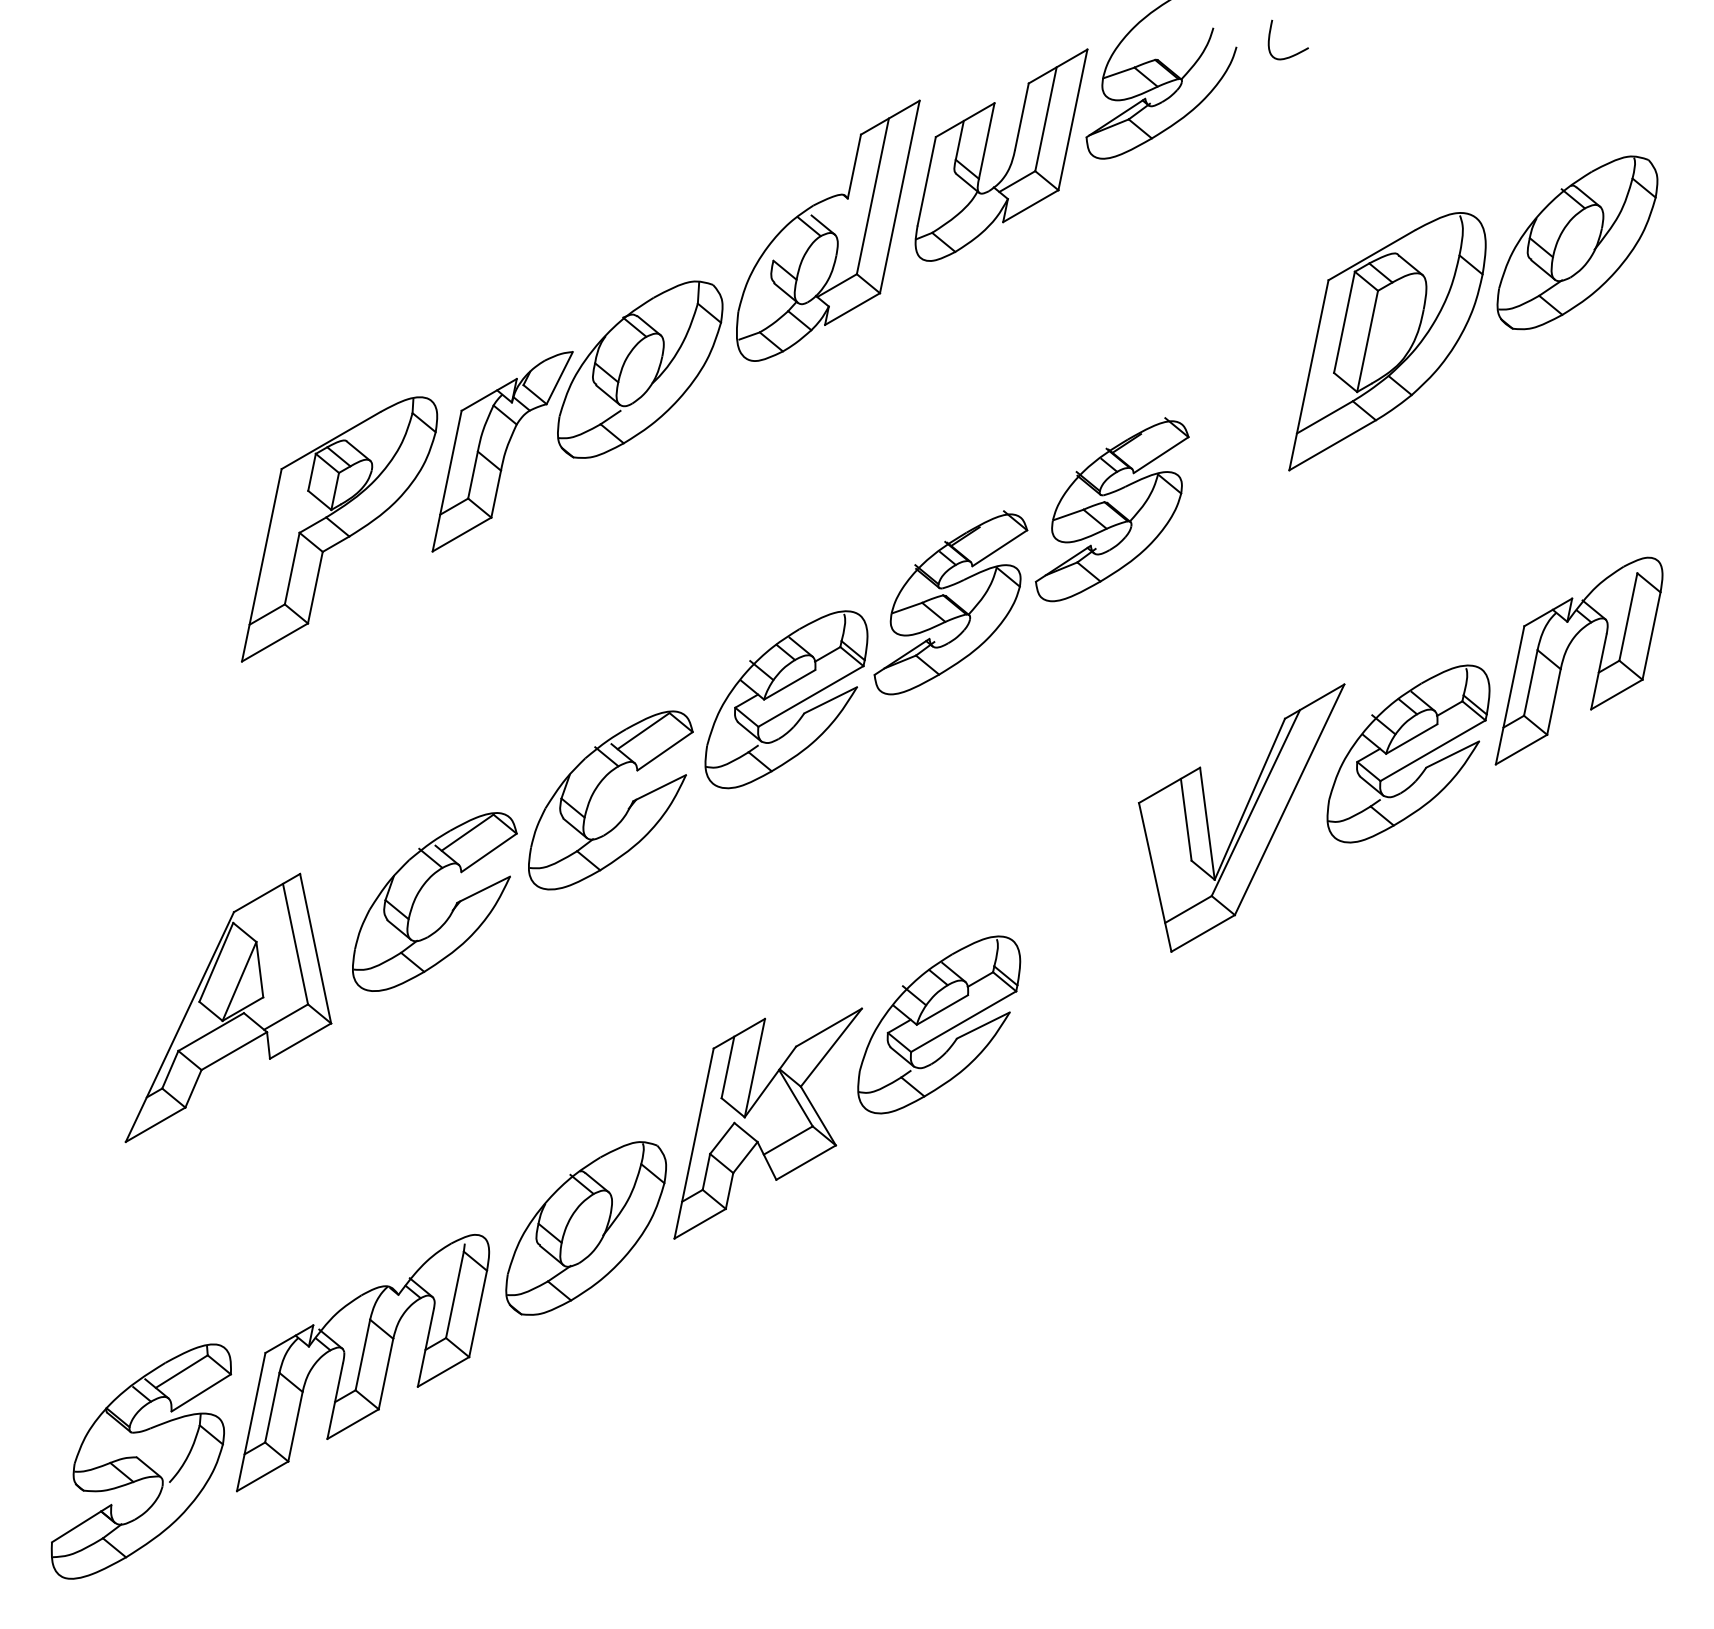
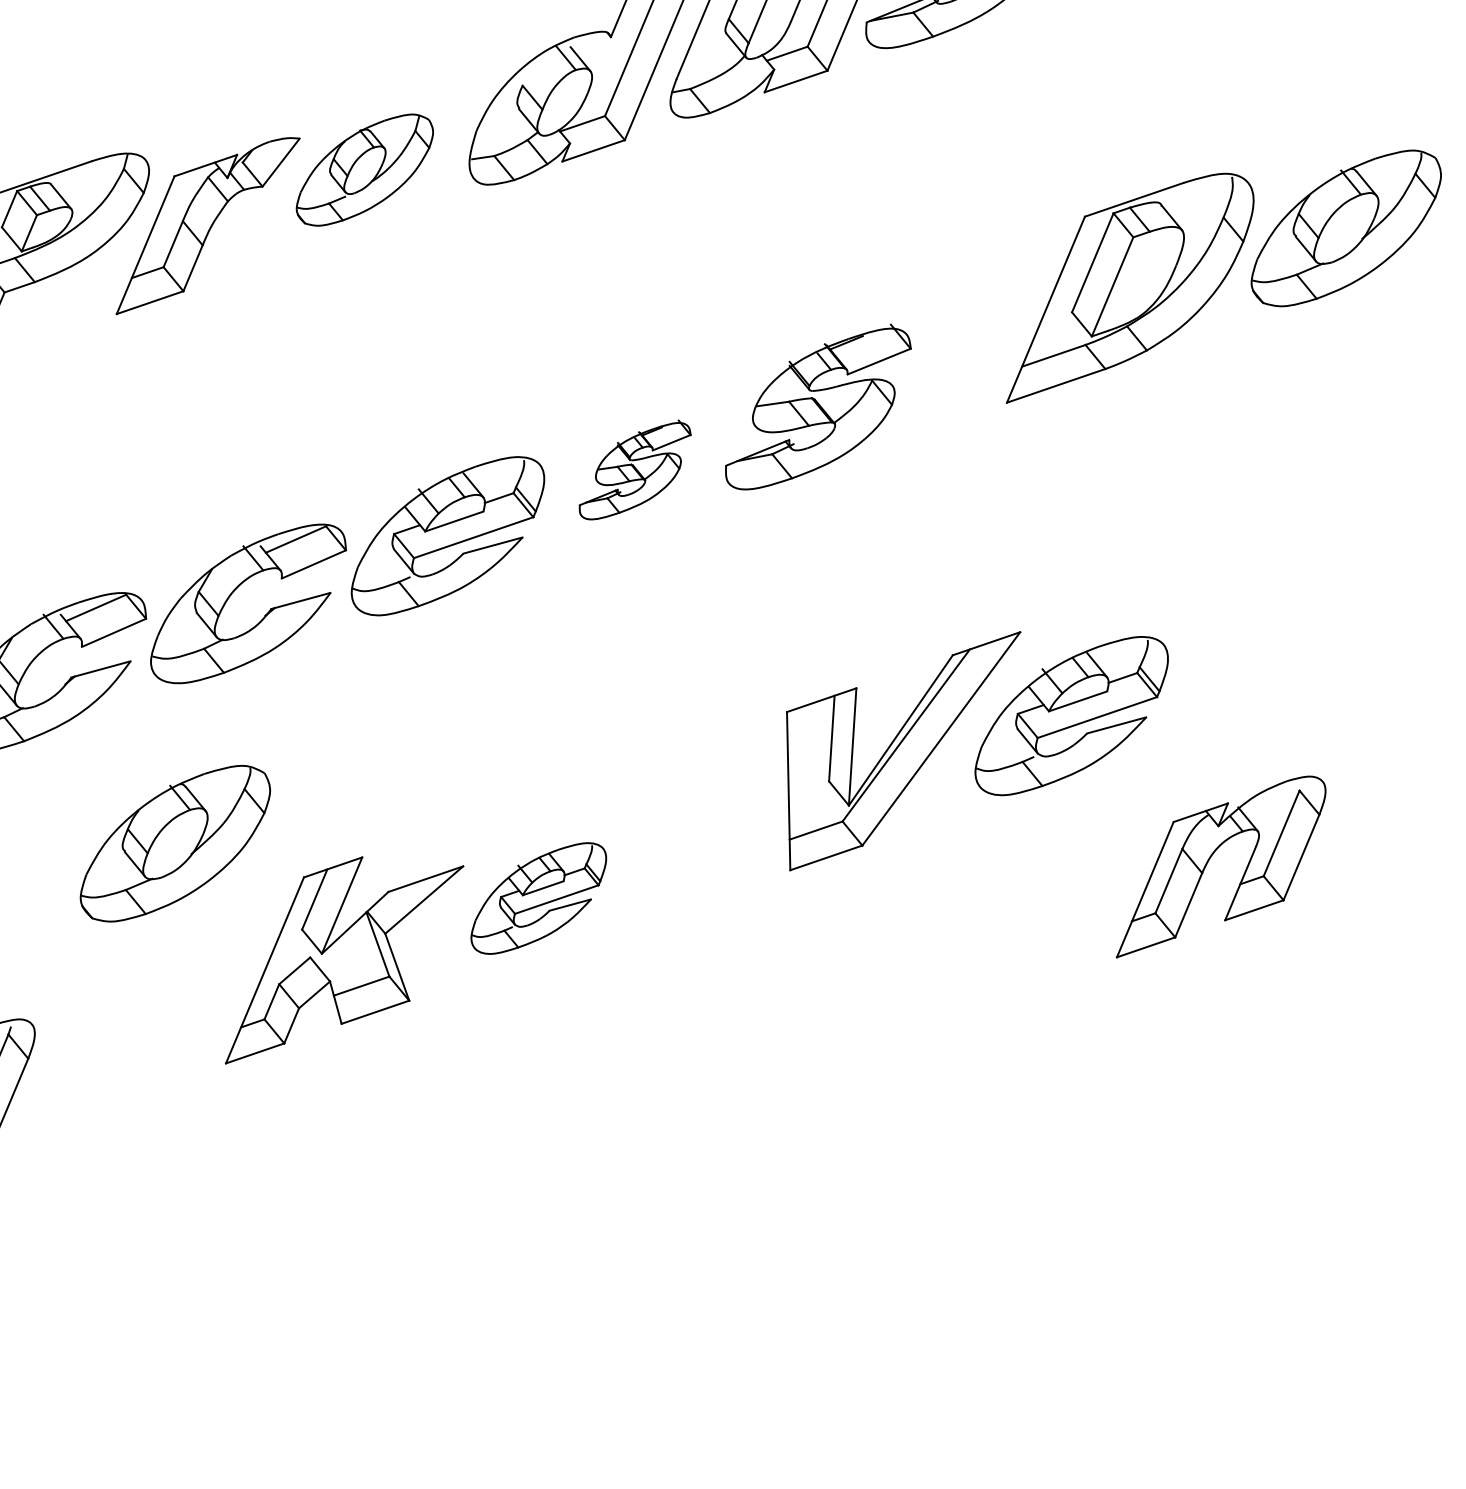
part: (640, 369) -> (365, 170), size x0.7
part: (950, 602) -> (634, 469), size x0.6
part: (1566, 653) -> (1211, 858), moved
part: (939, 1024) -> (539, 898), size x0.7
part: (586, 1228) -> (175, 843), moved

